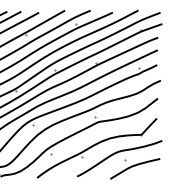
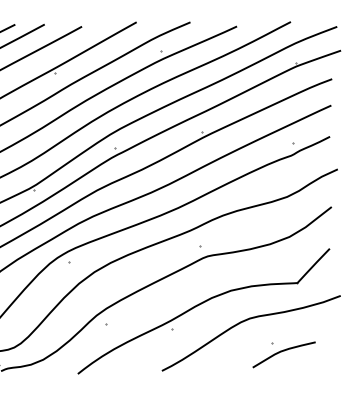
part: (135, 168) -> (284, 353), size x0.6

